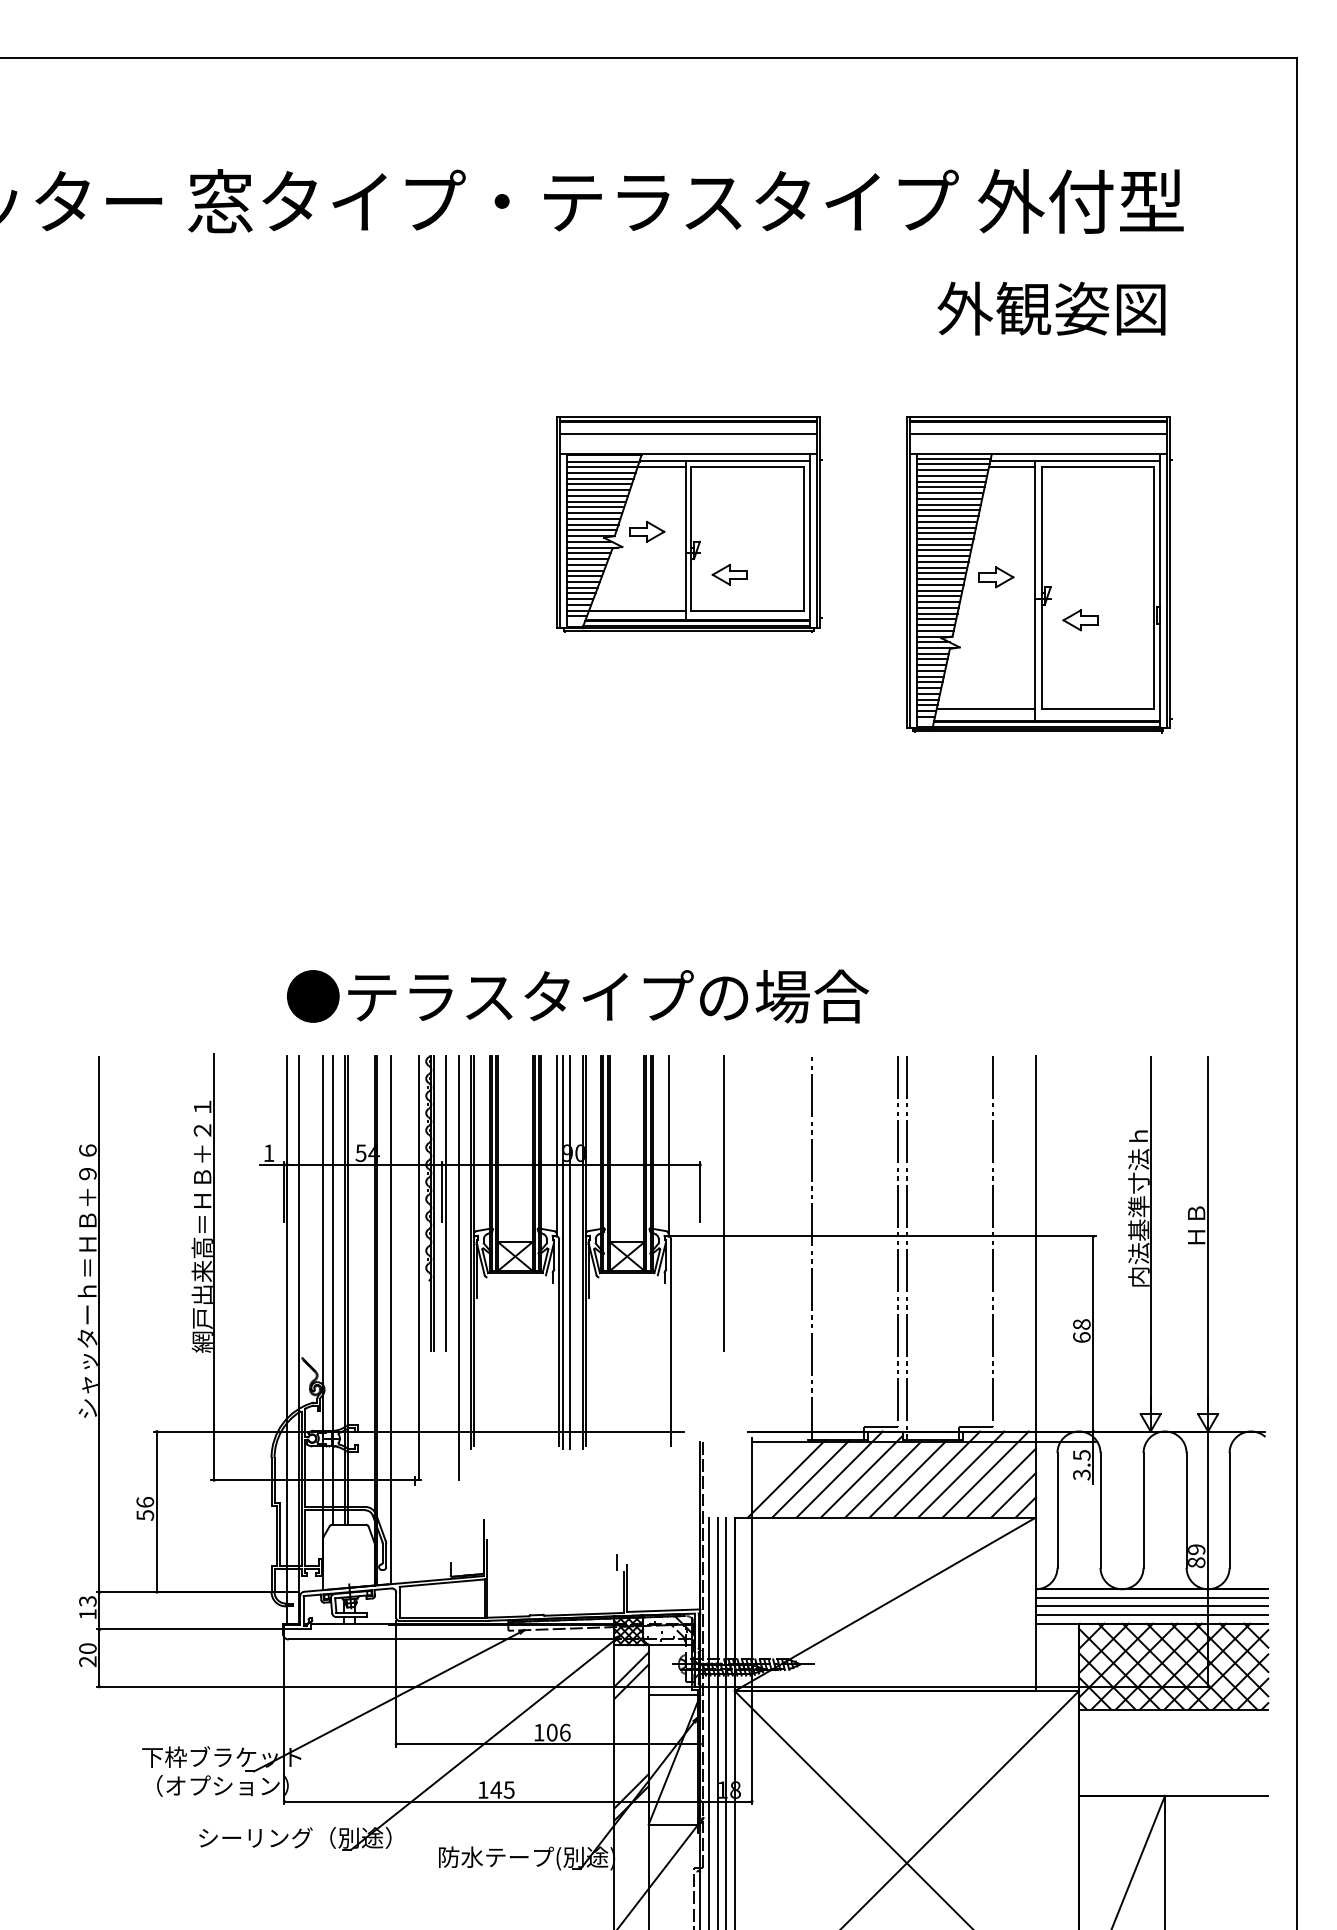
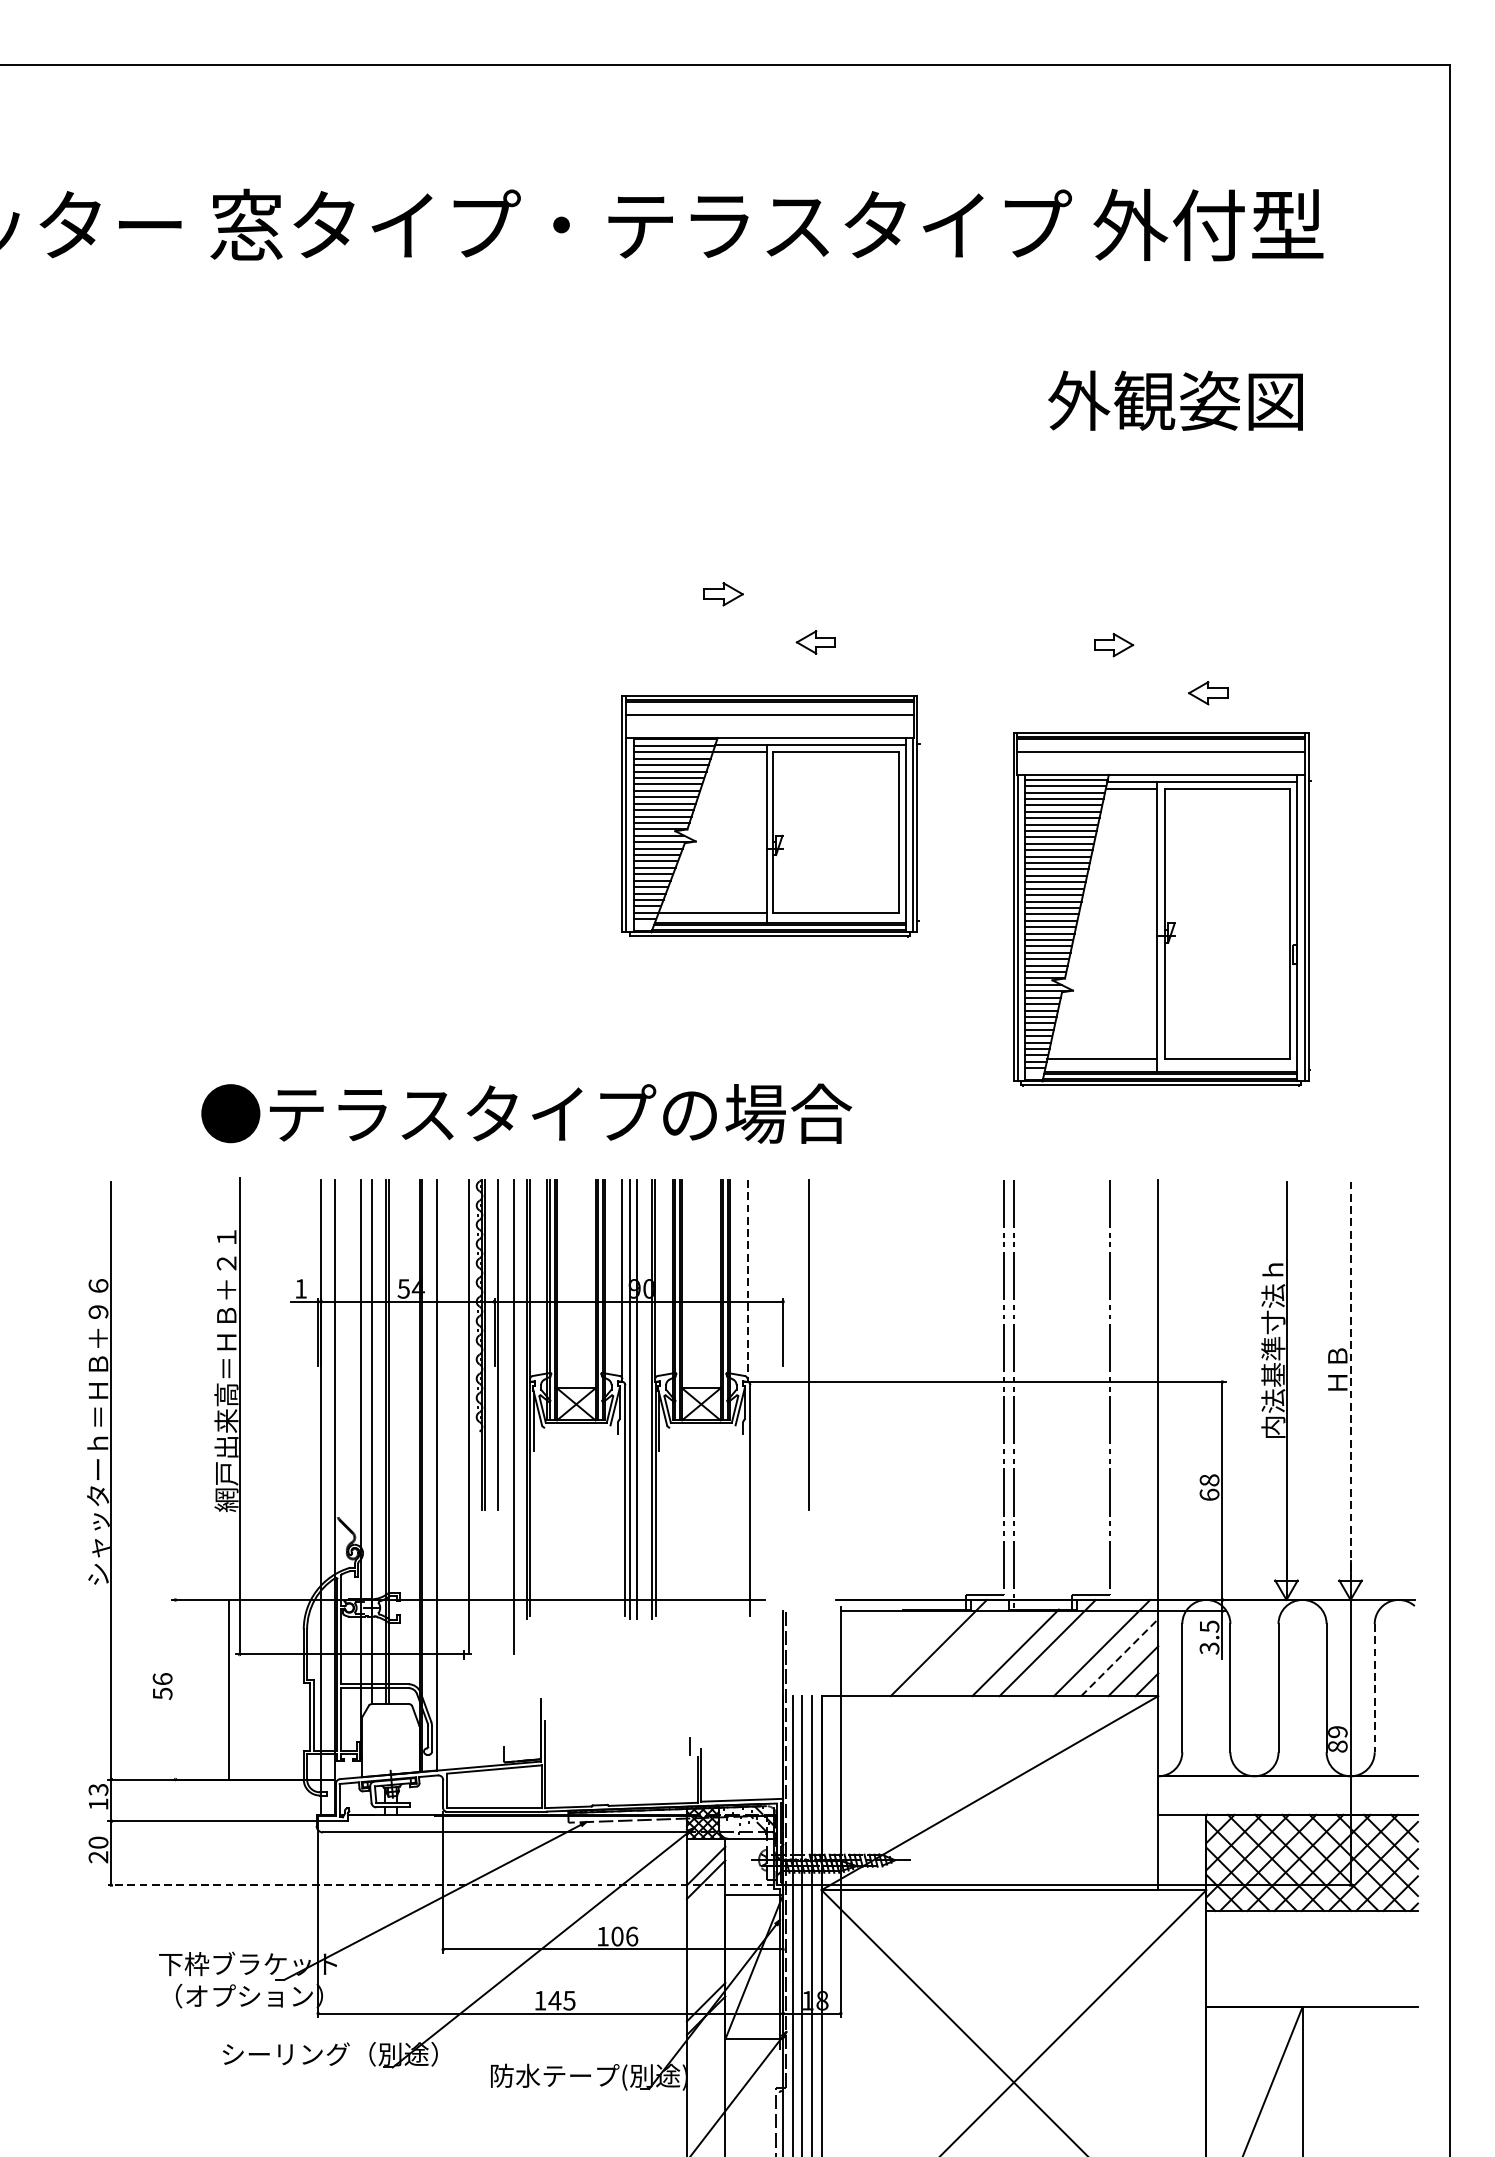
text: (1051, 308) -> (1175, 400), moved
part: (689, 524) -> (770, 816), moved
part: (1039, 574) -> (1162, 909), moved
text: (578, 996) -> (527, 1113), moved
line: (668, 1145) -> (747, 1280), solid -> dashed
line: (1208, 1234) -> (1351, 1379), solid -> dashed
line: (812, 1247) -> (908, 1394), removed
line: (961, 1474) -> (1075, 1648), removed
line: (861, 1476) -> (963, 1650), removed
line: (786, 1478) -> (879, 1652), removed
line: (810, 1478) -> (906, 1652), removed
line: (883, 1478) -> (987, 1652), removed
line: (1001, 1483) -> (1119, 1658), solid -> dashed
line: (1229, 1510) -> (1374, 1688), solid -> dashed
line: (156, 1511) -> (228, 1689), moved
line: (1151, 1597) -> (1287, 1785), removed
line: (1151, 1606) -> (1287, 1795), removed
line: (1151, 1615) -> (1287, 1805), removed
line: (394, 1686) -> (441, 1884), solid -> dashed

